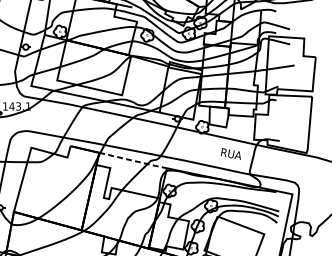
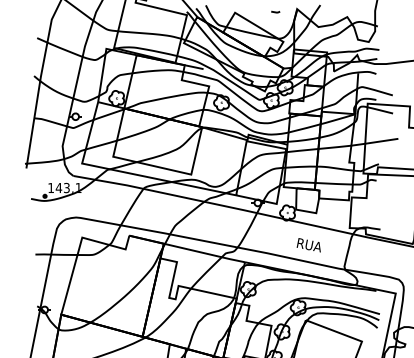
text: (230, 154) -> (308, 245), moved
line: (134, 160) -> (205, 253), dashed -> solid

